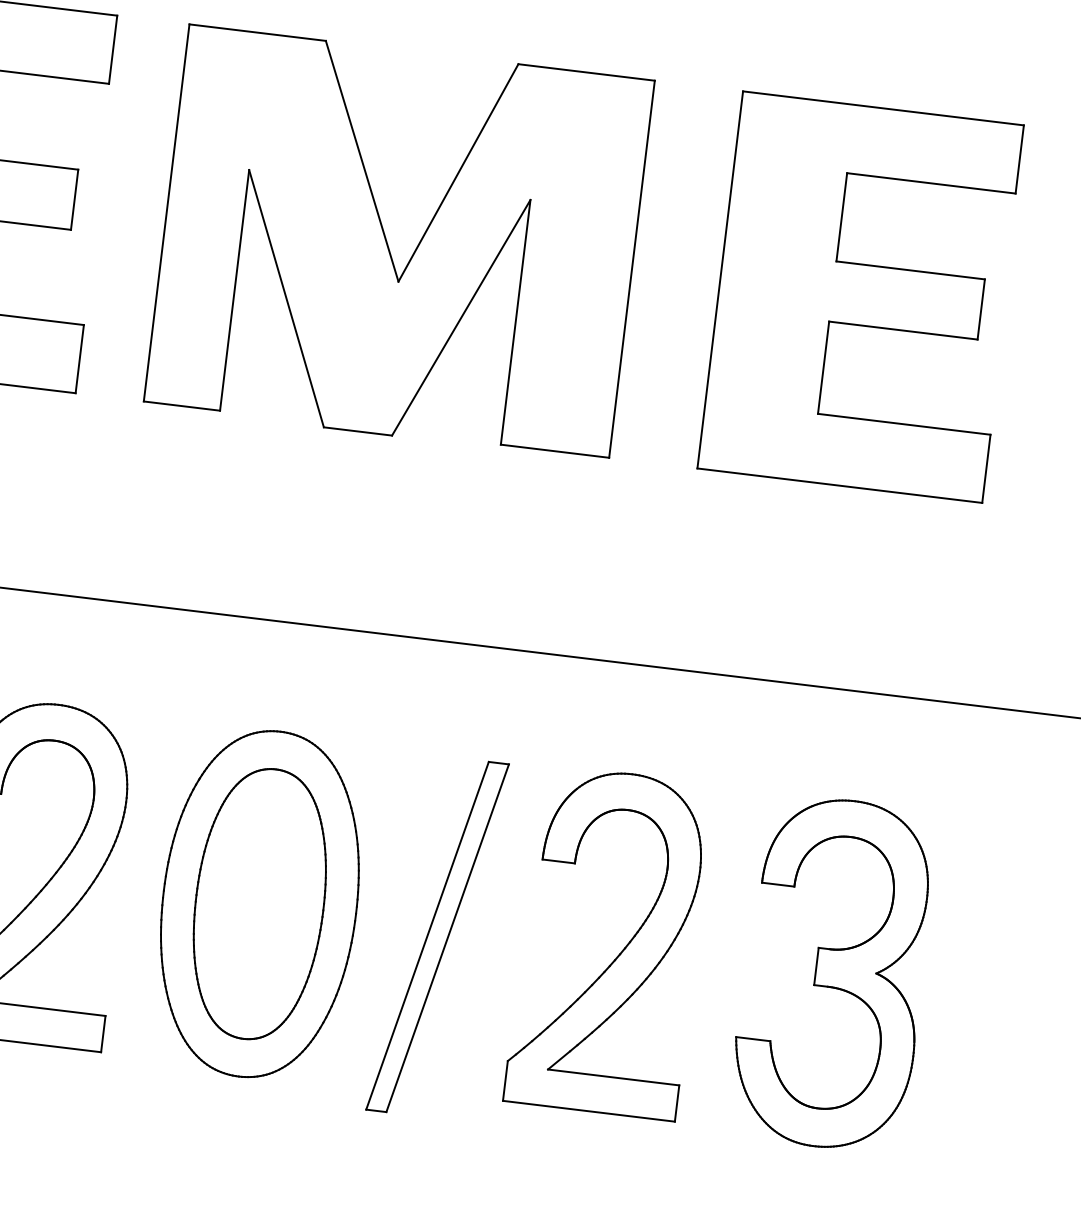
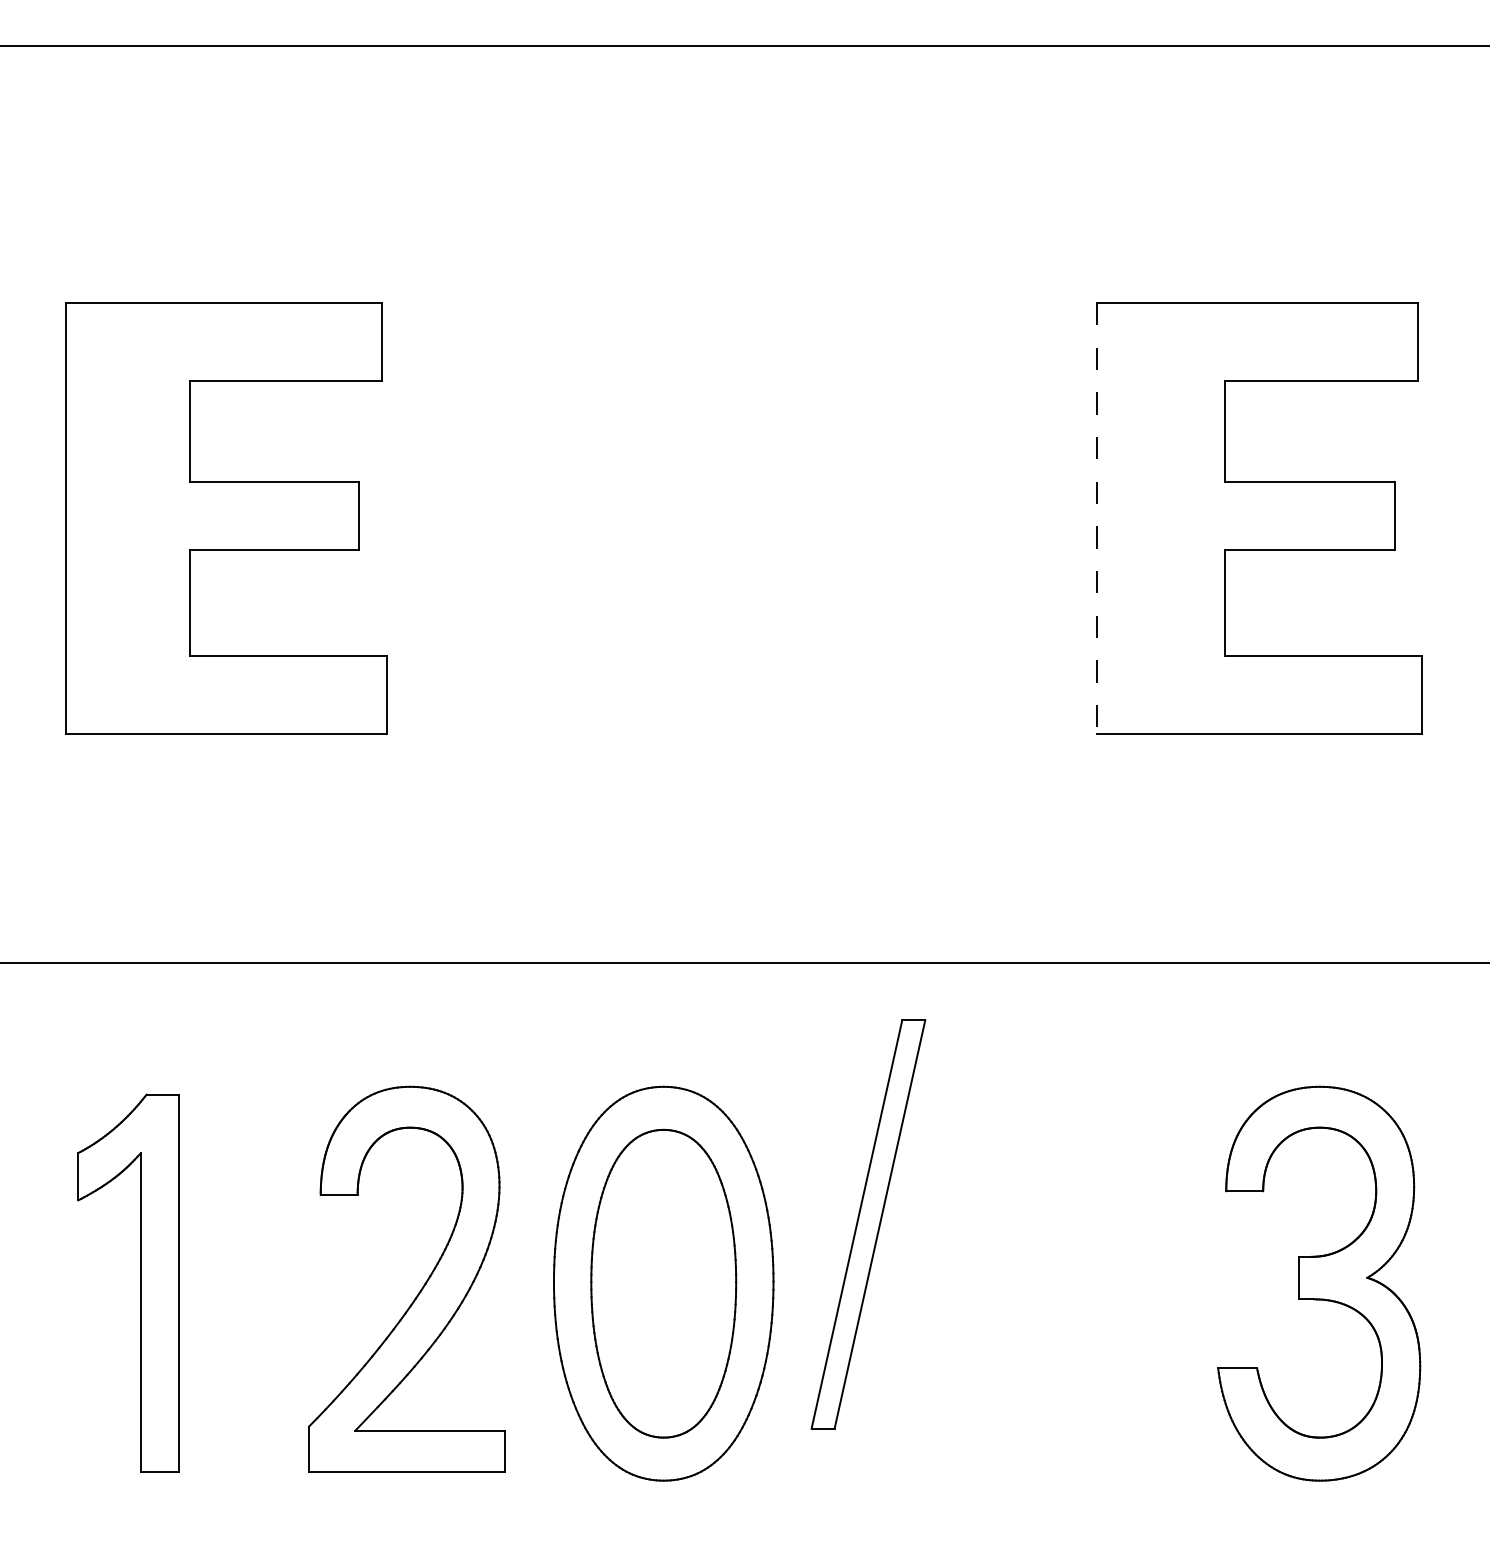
part: (388, 246) -> (719, 525), removed
line: (720, 280) -> (1097, 518), solid -> dashed
part: (437, 936) -> (868, 1224), moved
part: (620, 952) -> (1076, 1288), removed

